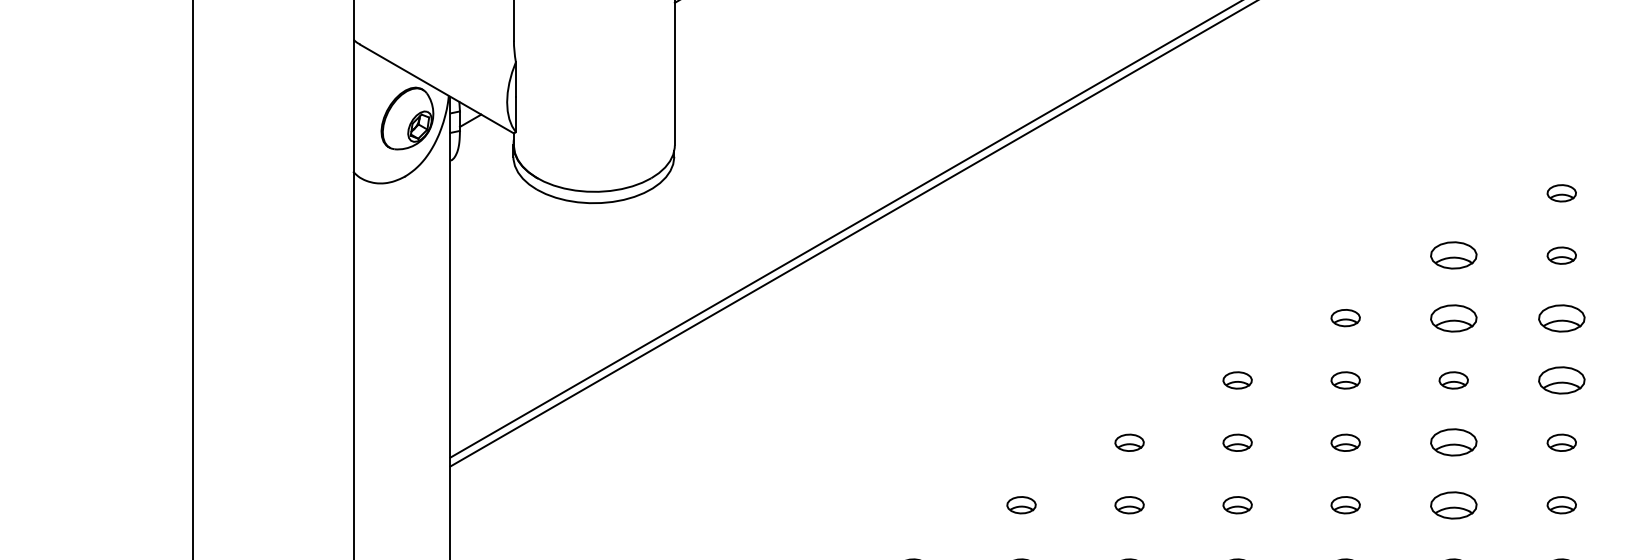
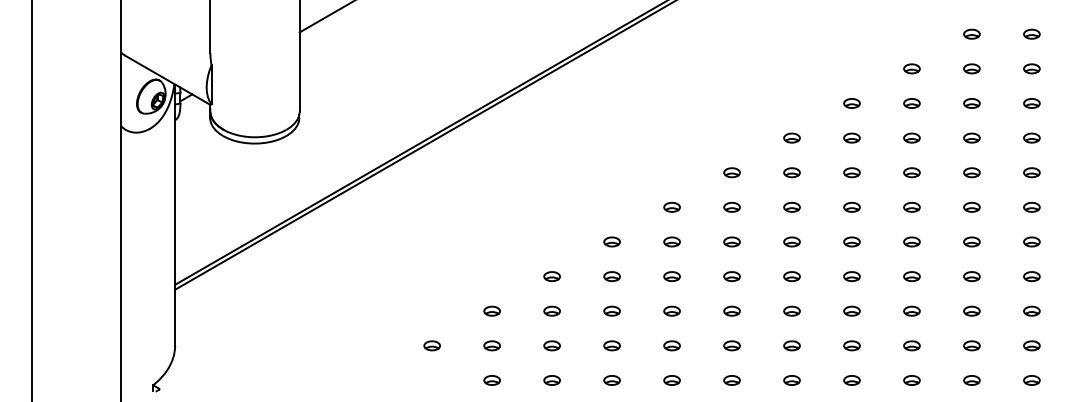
part: (1452, 255) -> (731, 172), size x0.62
part: (1452, 316) -> (731, 206), size x0.62
part: (1560, 316) -> (791, 206), size x0.62
part: (1560, 379) -> (791, 241), size x0.62
part: (1452, 442) -> (731, 276), size x0.62
part: (1452, 503) -> (731, 310), size x0.62

